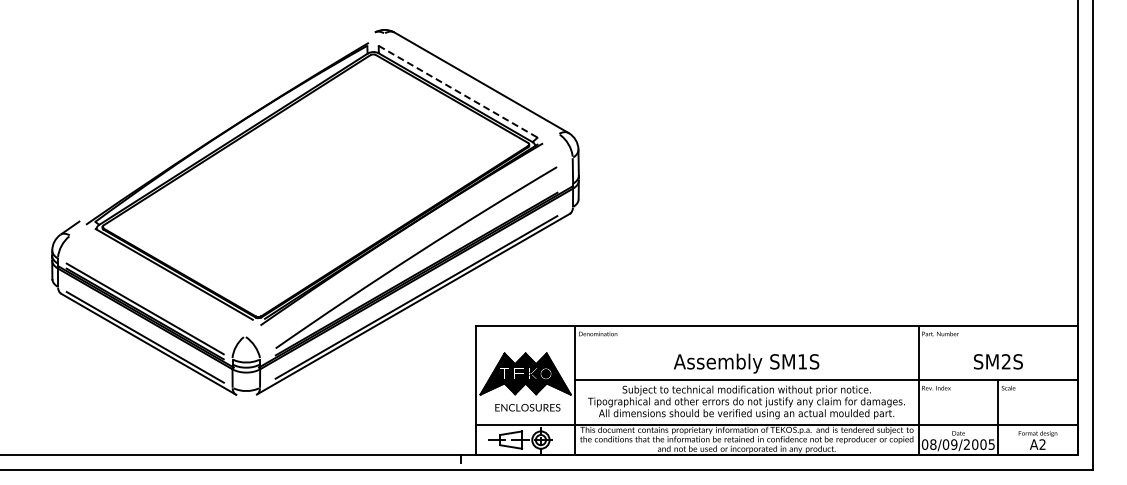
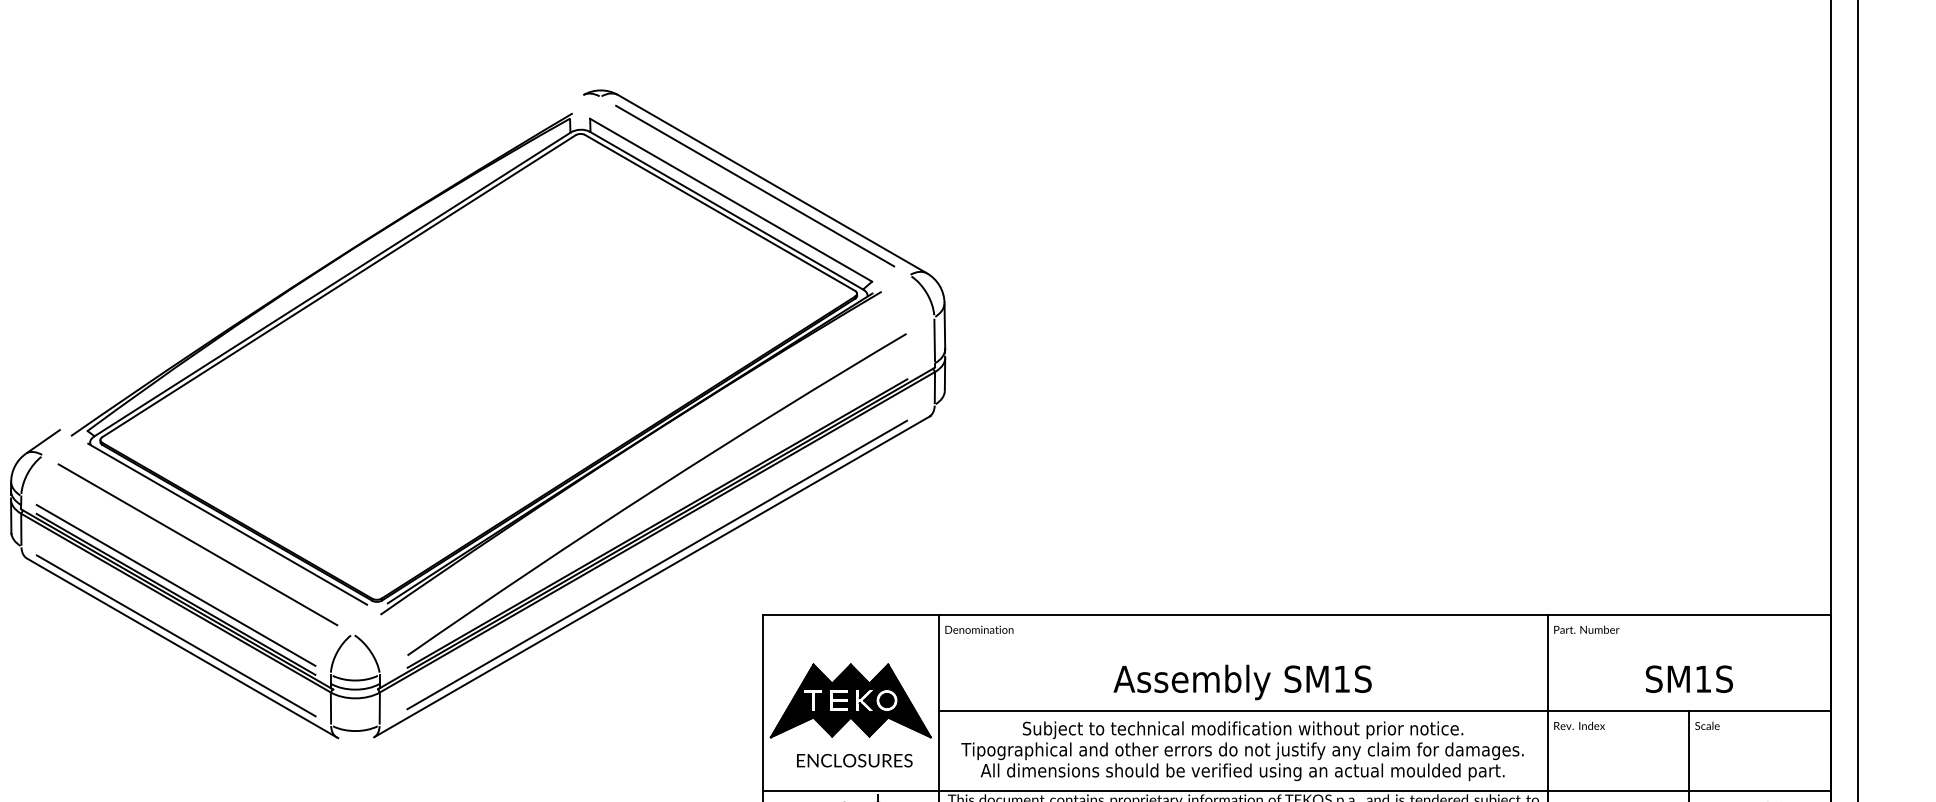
line: (471, 83) -> (754, 185), added
line: (458, 91) -> (731, 199), dashed -> solid
line: (157, 285) -> (197, 543), added
text: (1005, 361) -> (1701, 678), SM2S -> SM1S

